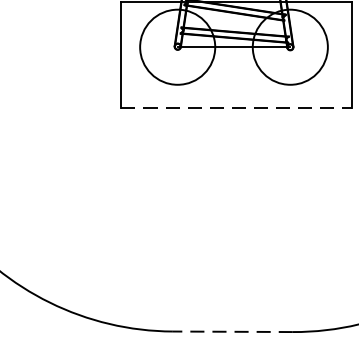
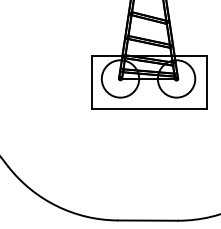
line: (237, 108) -> (150, 109), dashed -> solid
line: (231, 331) -> (147, 220), dashed -> solid

